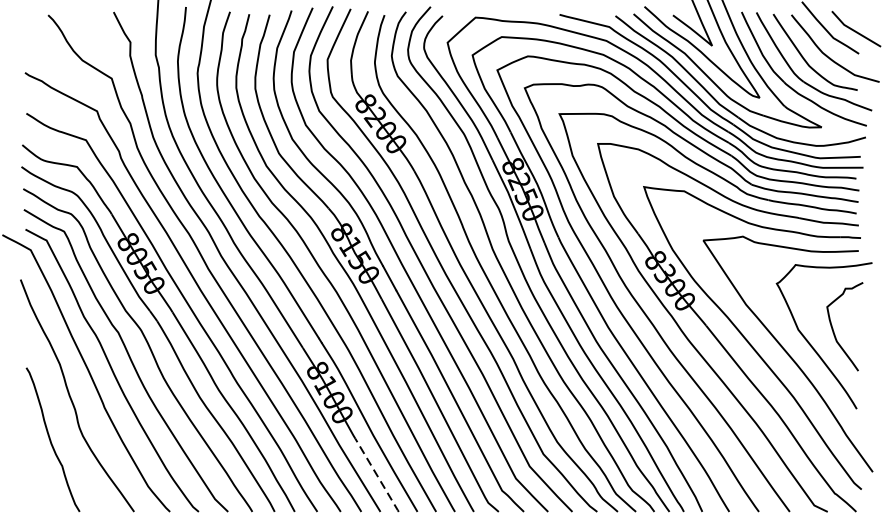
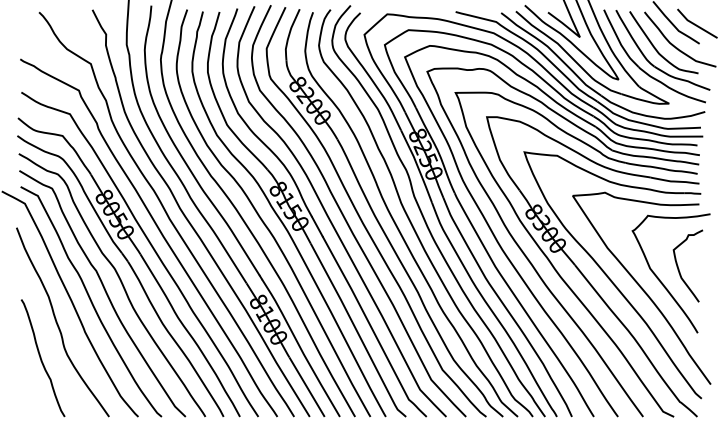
line: (377, 475) -> (307, 387), dashed -> solid

